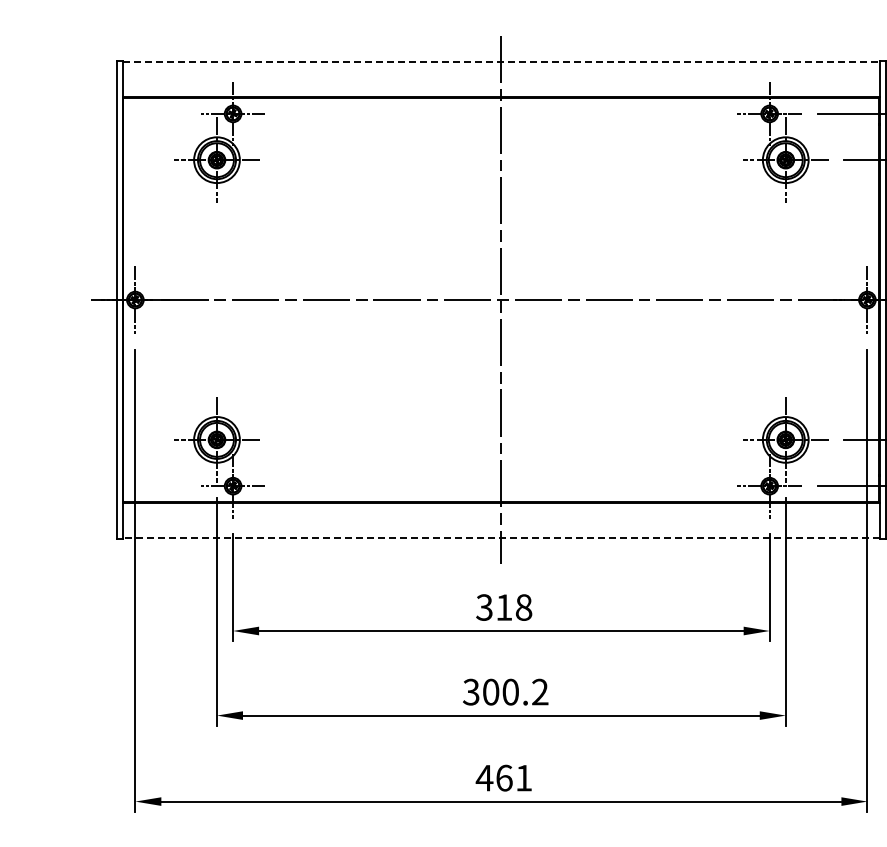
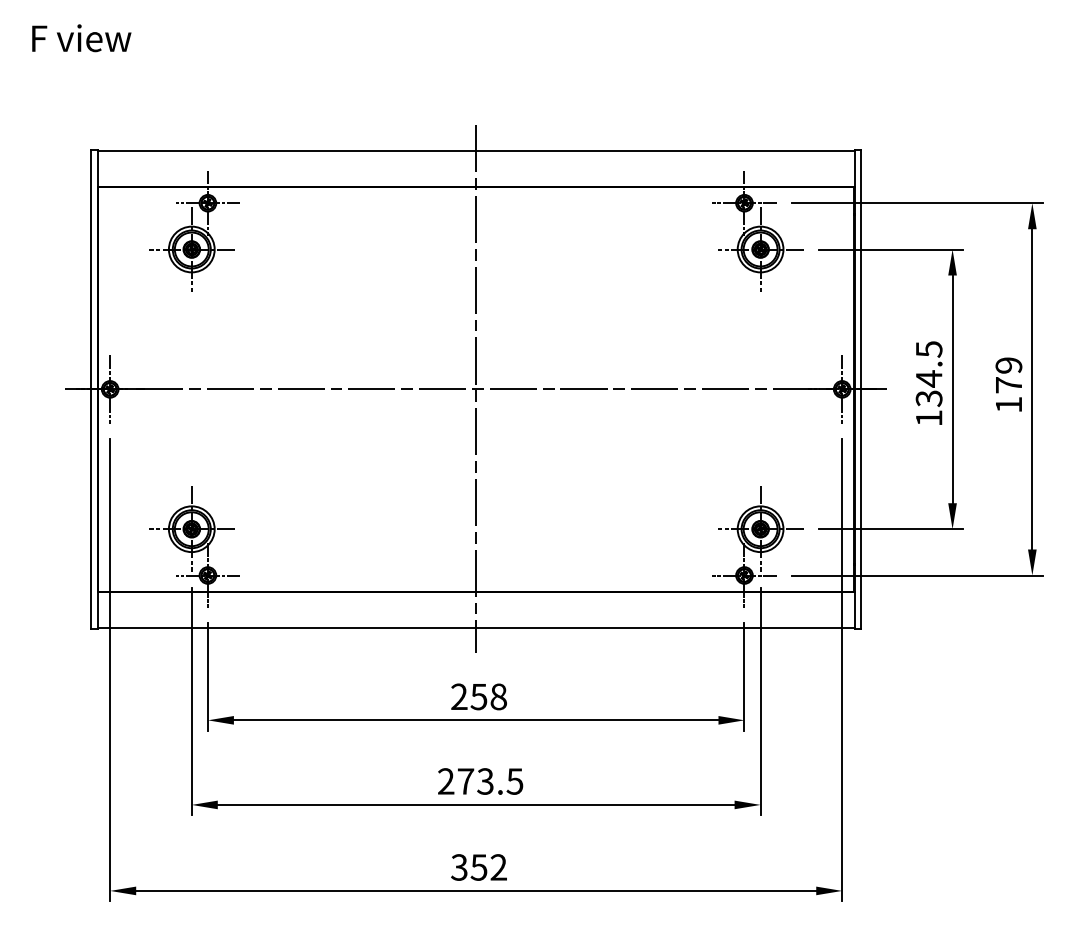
line: (501, 62) -> (476, 151), dashed -> solid
line: (500, 538) -> (475, 627), dashed -> solid
text: (494, 608) -> (469, 697), 318 -> 258
text: (505, 692) -> (480, 781), 300.2 -> 273.5
text: (503, 778) -> (478, 867), 461 -> 352

